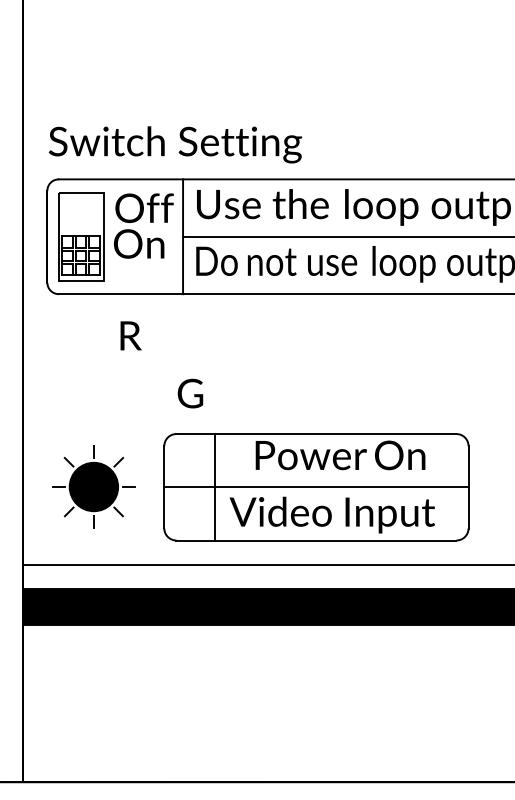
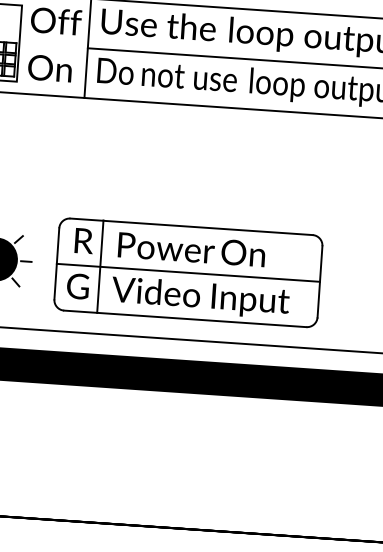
text: (139, 243) -> (50, 68), moved
text: (130, 335) -> (83, 240), moved
text: (190, 393) -> (78, 286), moved
text: (340, 455) -> (191, 249), moved

